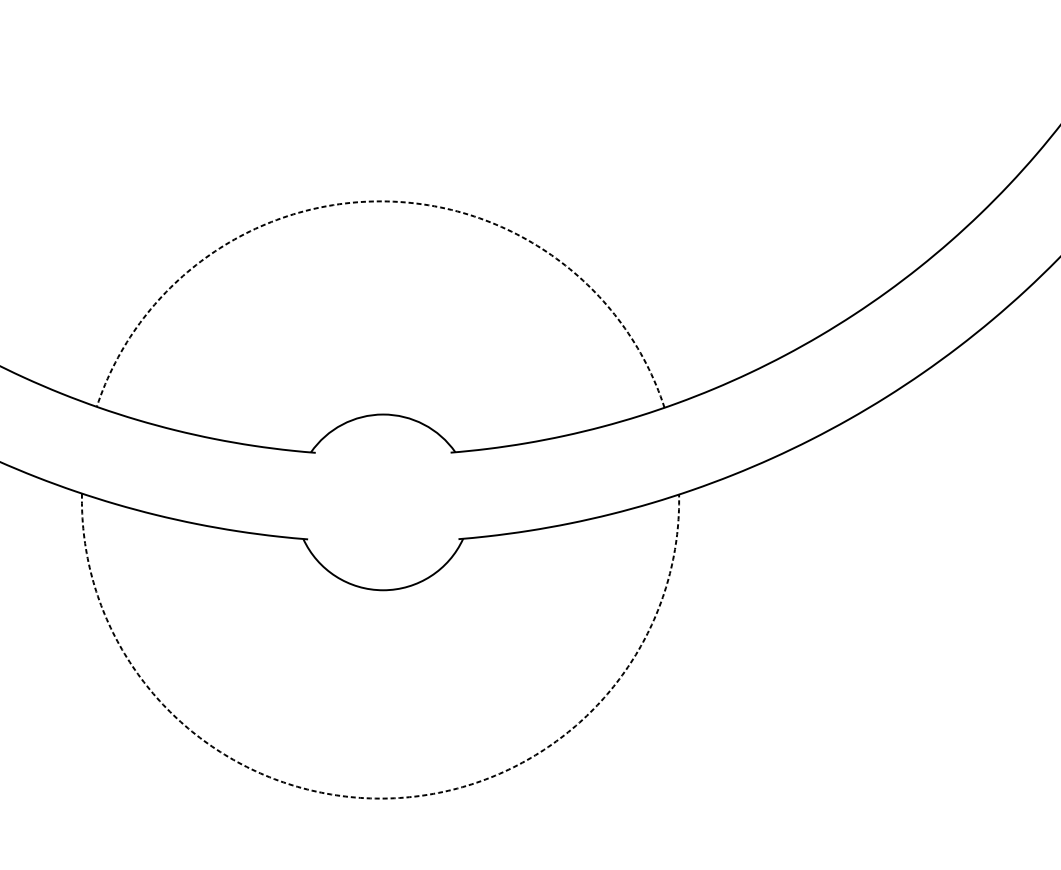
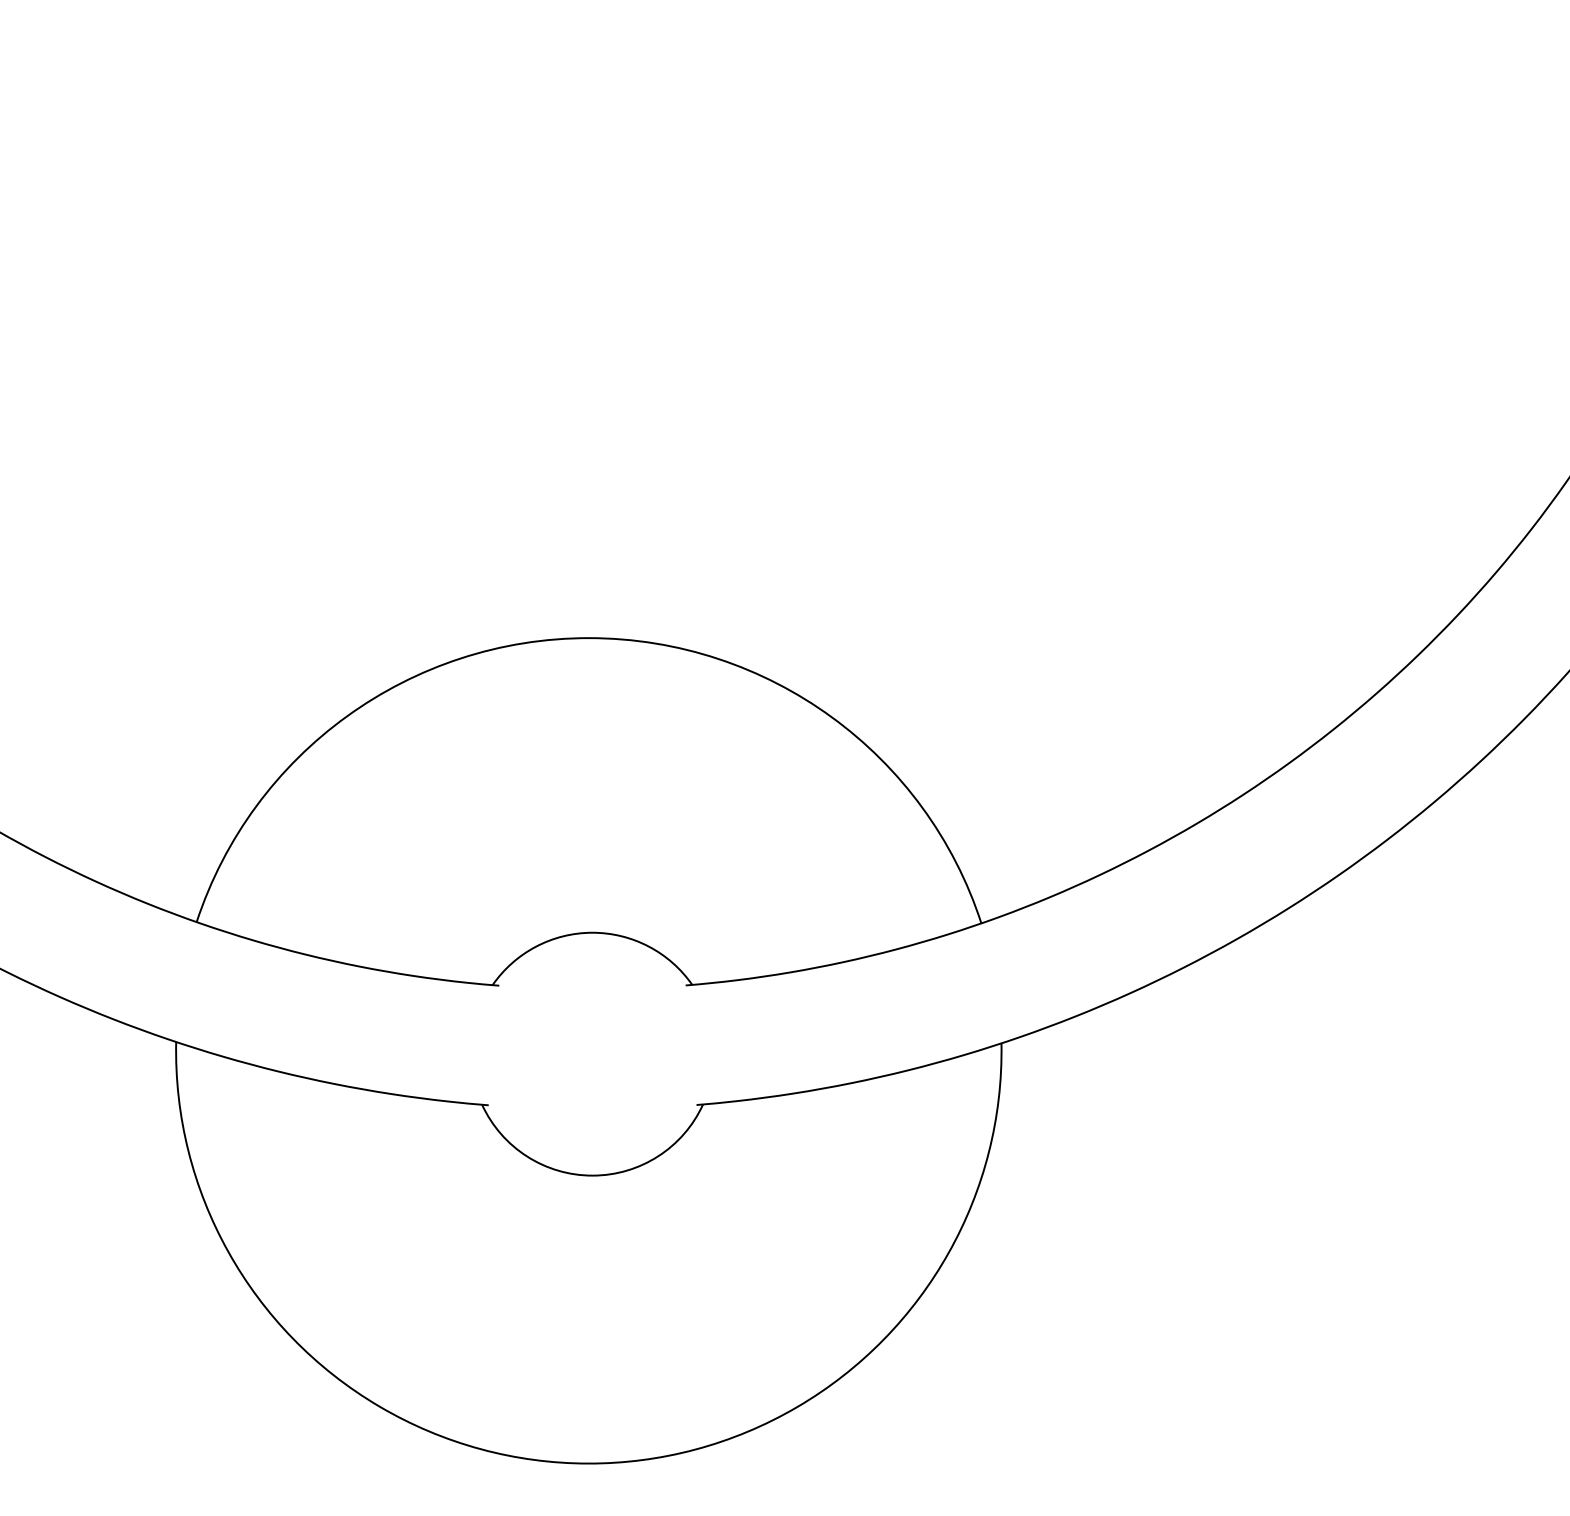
arc: (381, 201) -> (589, 638), dashed -> solid
arc: (380, 798) -> (588, 1463), dashed -> solid

